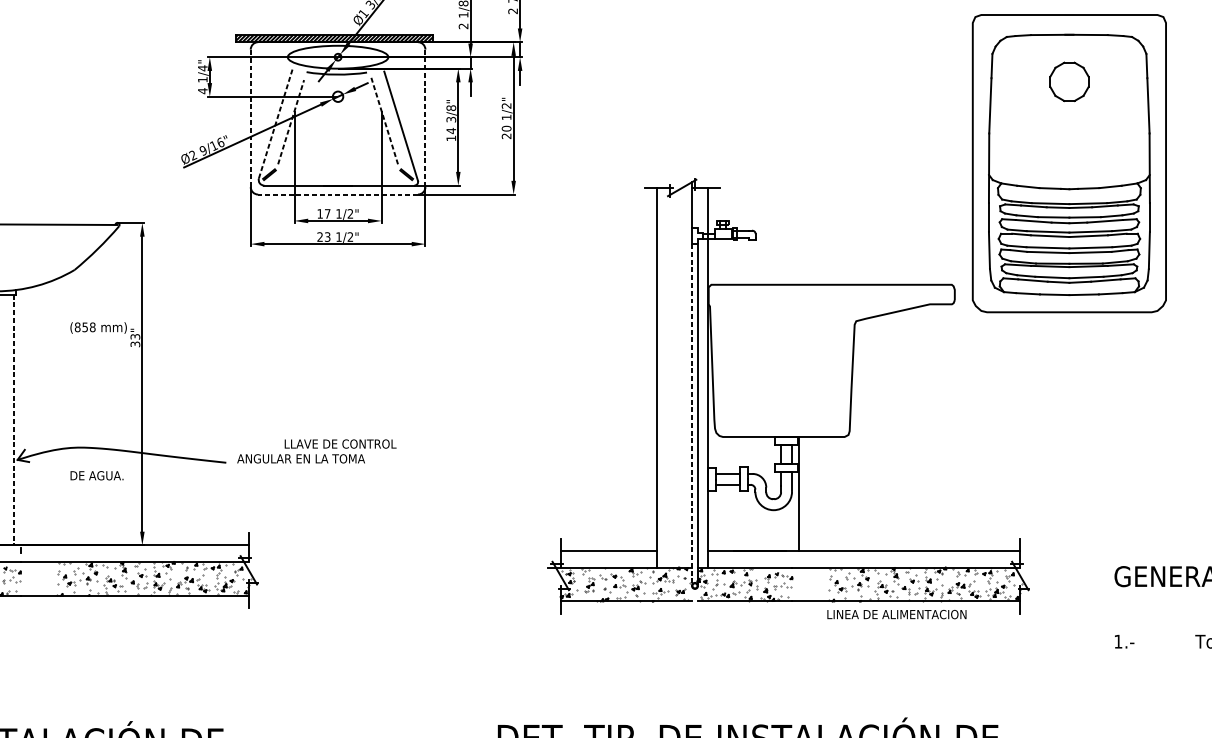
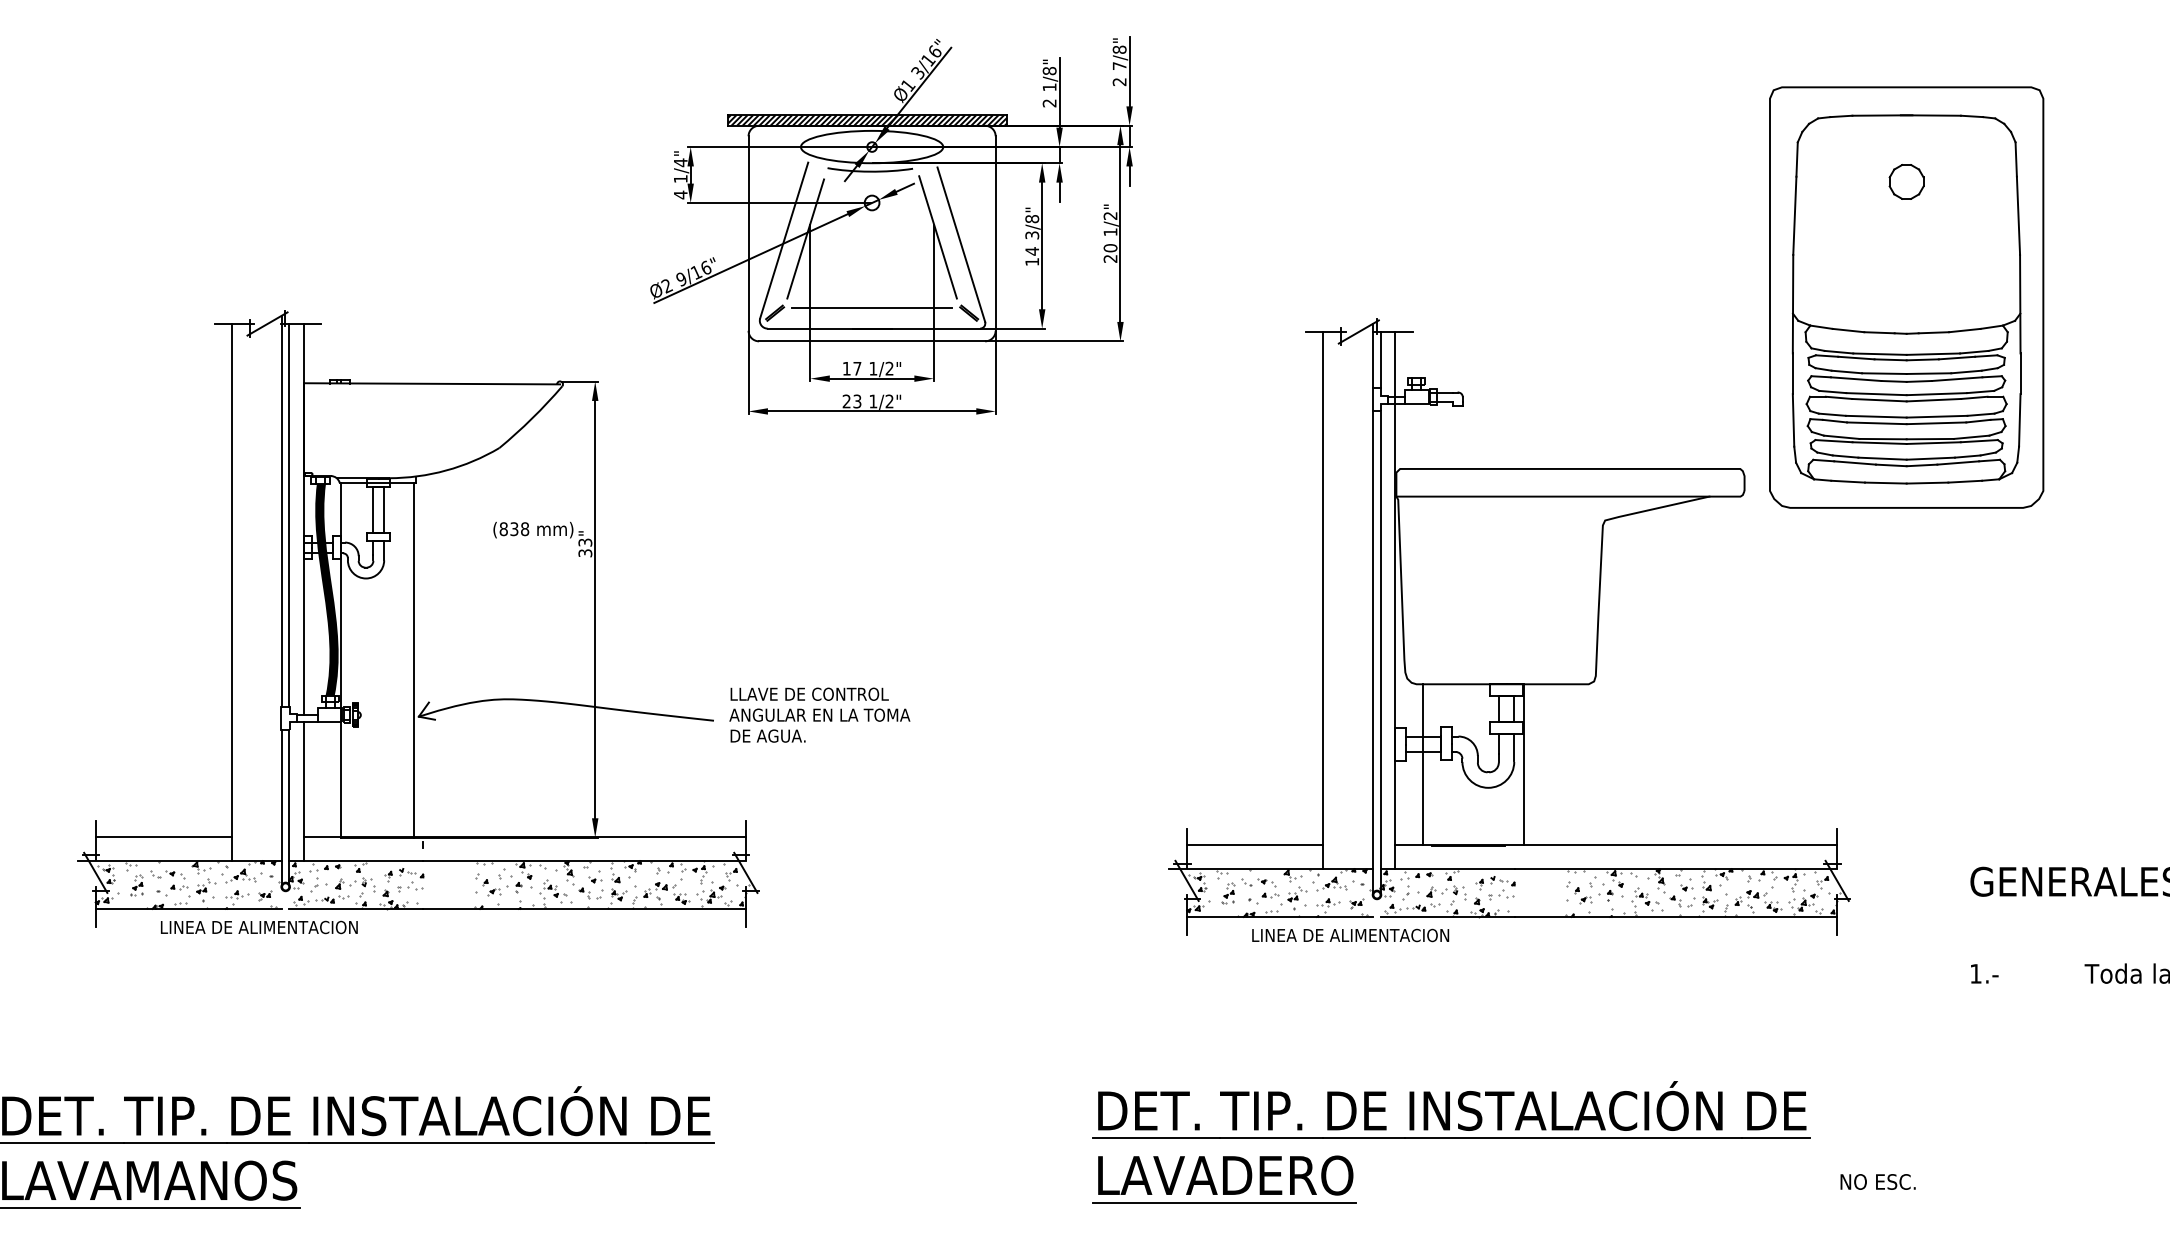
part: (1069, 81) -> (1906, 181), size x0.62
line: (250, 118) -> (748, 233), dashed -> solid
line: (425, 119) -> (995, 234), dashed -> solid
line: (291, 121) -> (805, 238), dashed -> solid
line: (385, 121) -> (938, 237), dashed -> solid
line: (276, 123) -> (784, 240), dashed -> solid
line: (337, 170) -> (871, 307), added
line: (337, 194) -> (871, 341), dashed -> solid
line: (697, 208) -> (1380, 360), added
line: (819, 304) -> (1552, 496), added
text: (85, 326) -> (514, 528), (858 -> (838
line: (692, 413) -> (1373, 651), dashed -> solid
line: (14, 420) -> (414, 660), dashed -> solid
text: (340, 443) -> (809, 693), moved
text: (96, 475) -> (767, 735), moved
line: (727, 493) -> (1422, 764), added
text: (896, 614) -> (1350, 935), moved

